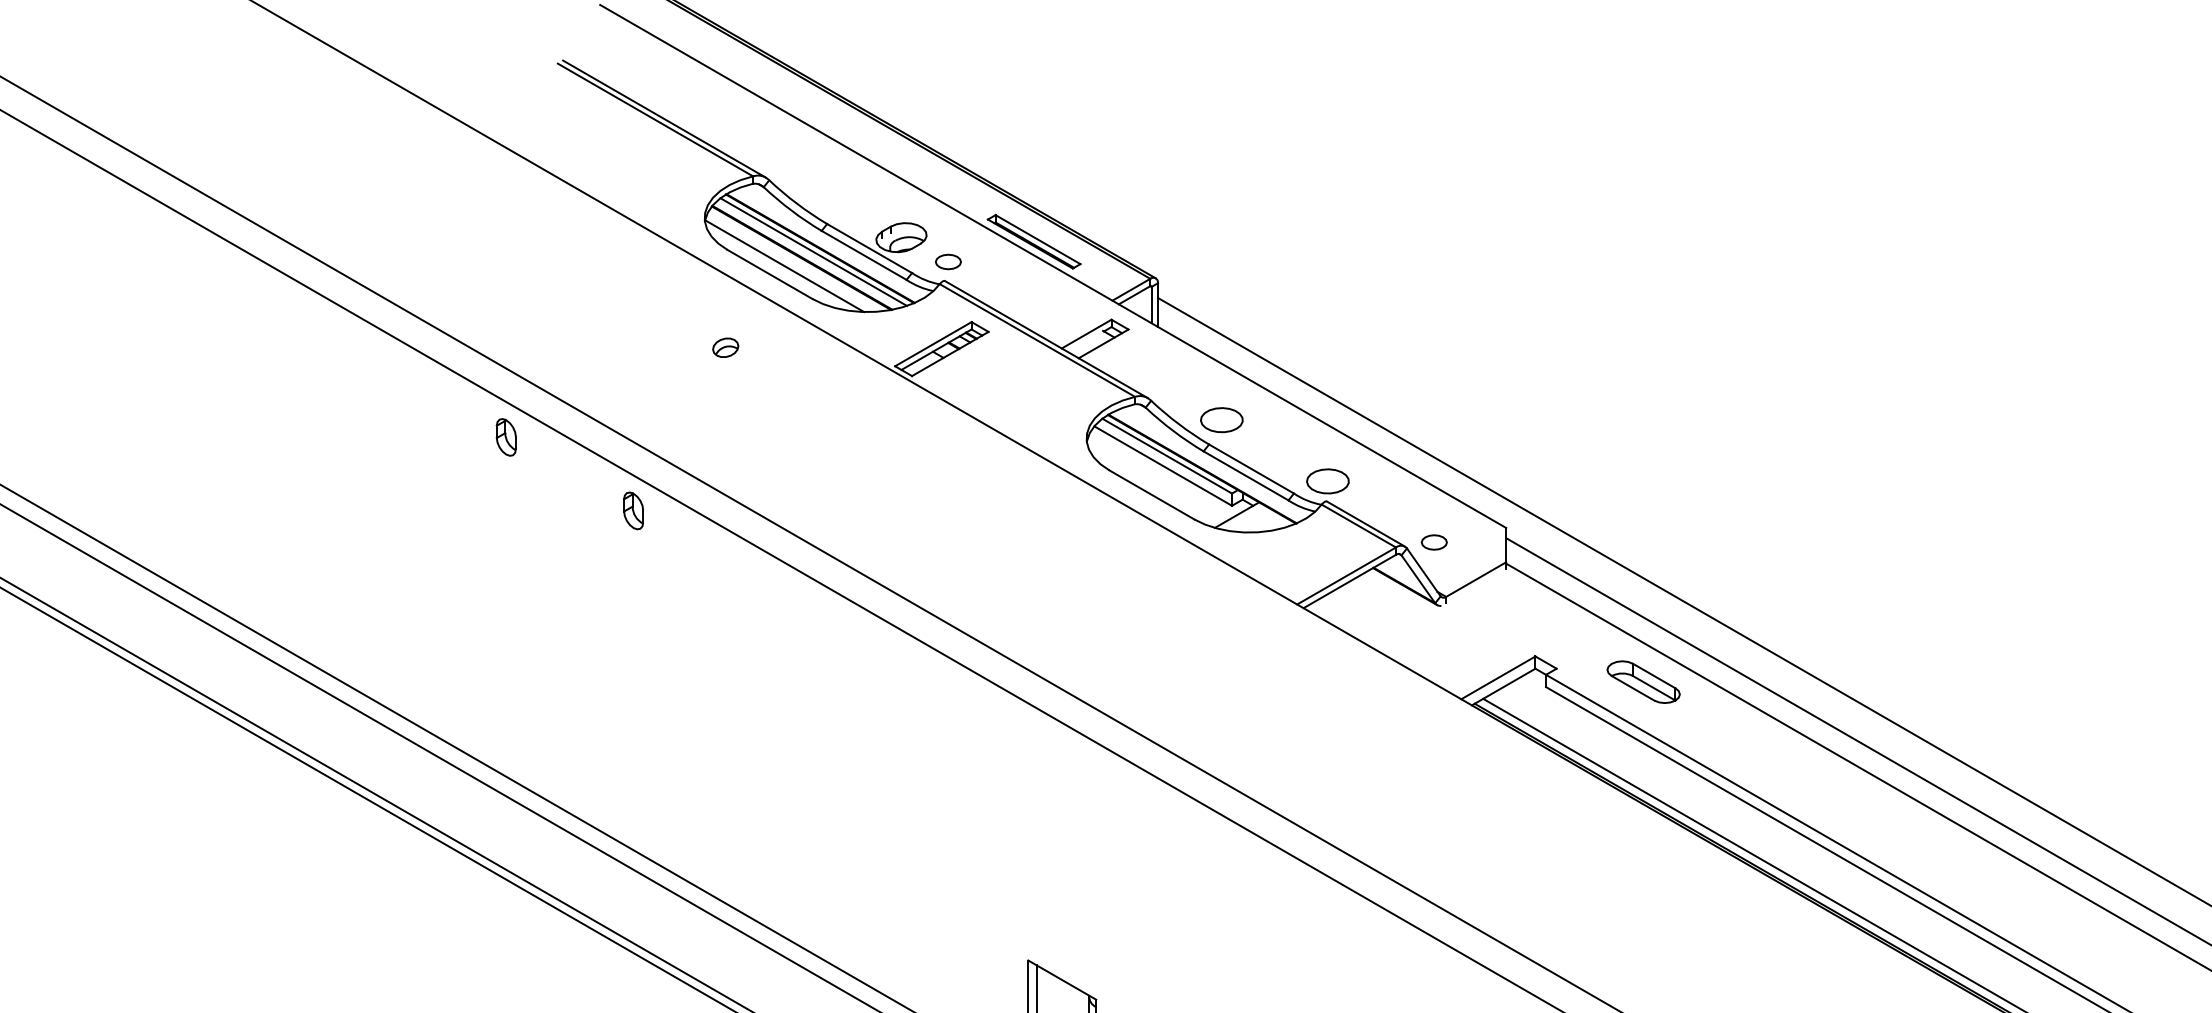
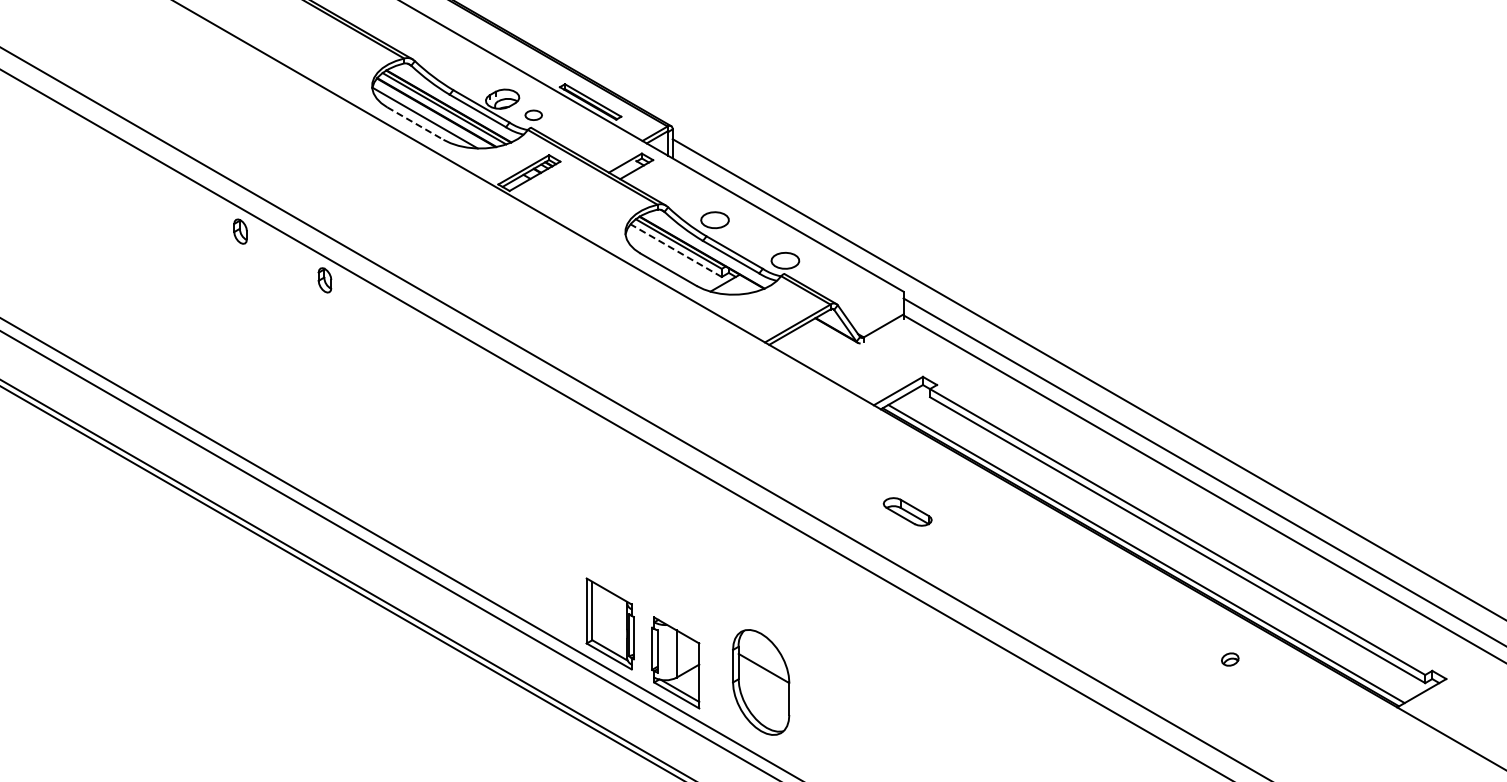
line: (770, 274) -> (415, 123), solid -> dashed
part: (724, 348) -> (385, 172), removed
line: (1163, 465) -> (676, 250), solid -> dashed
part: (1433, 541) -> (855, 300), removed
part: (1643, 681) -> (907, 511), moved

